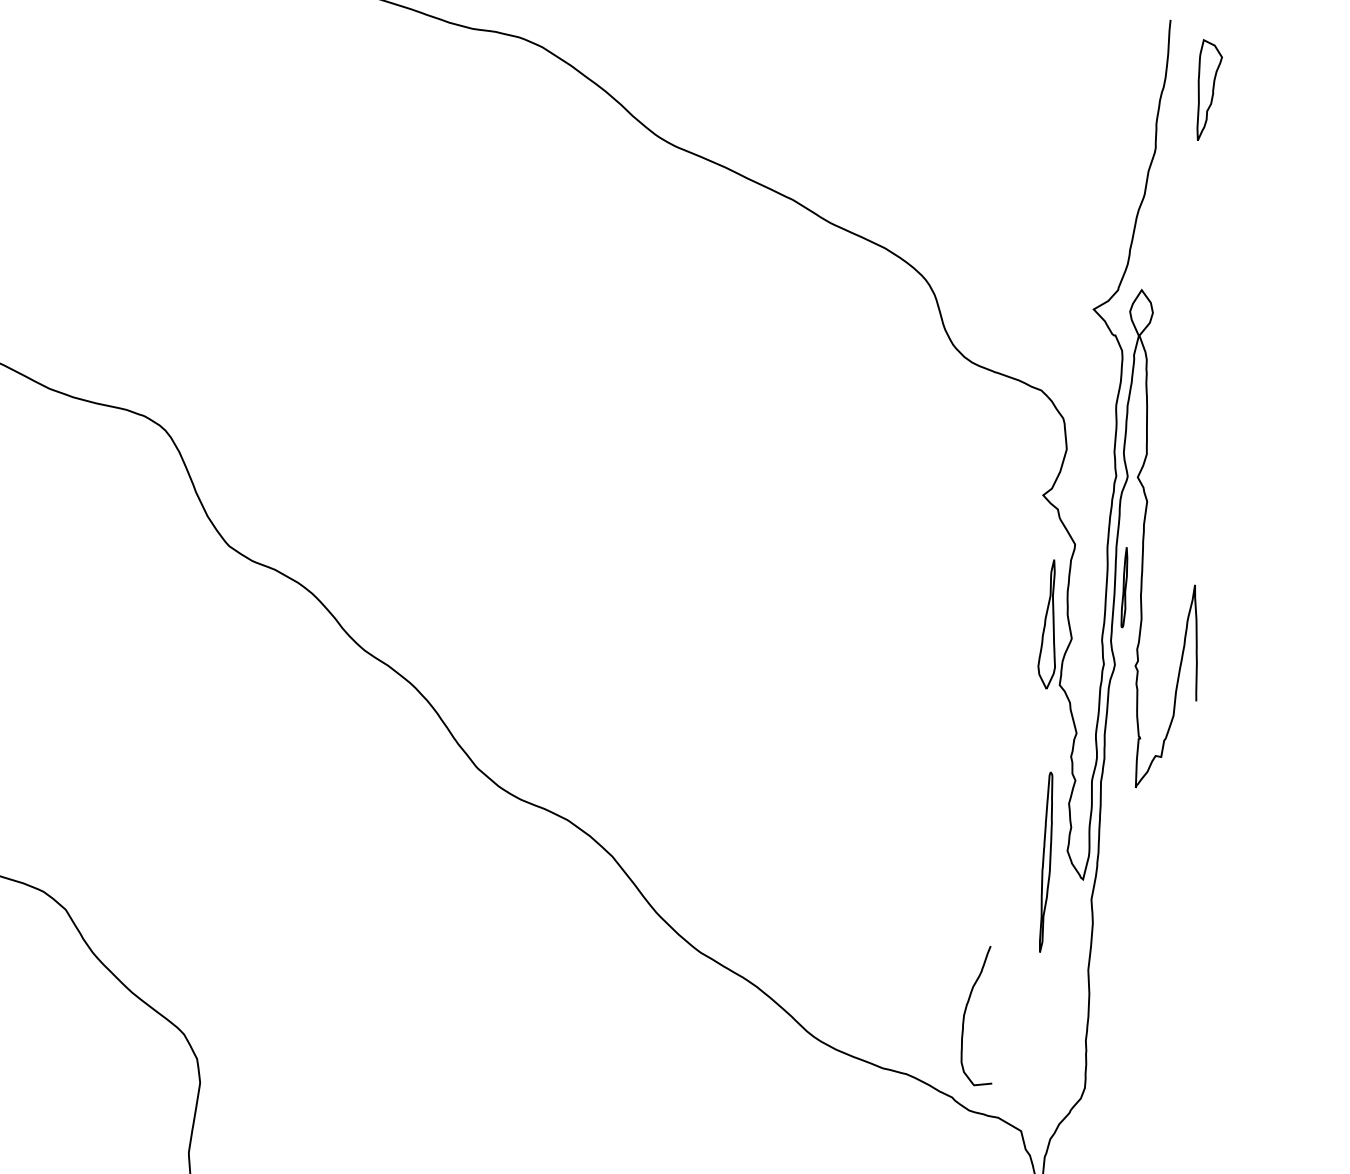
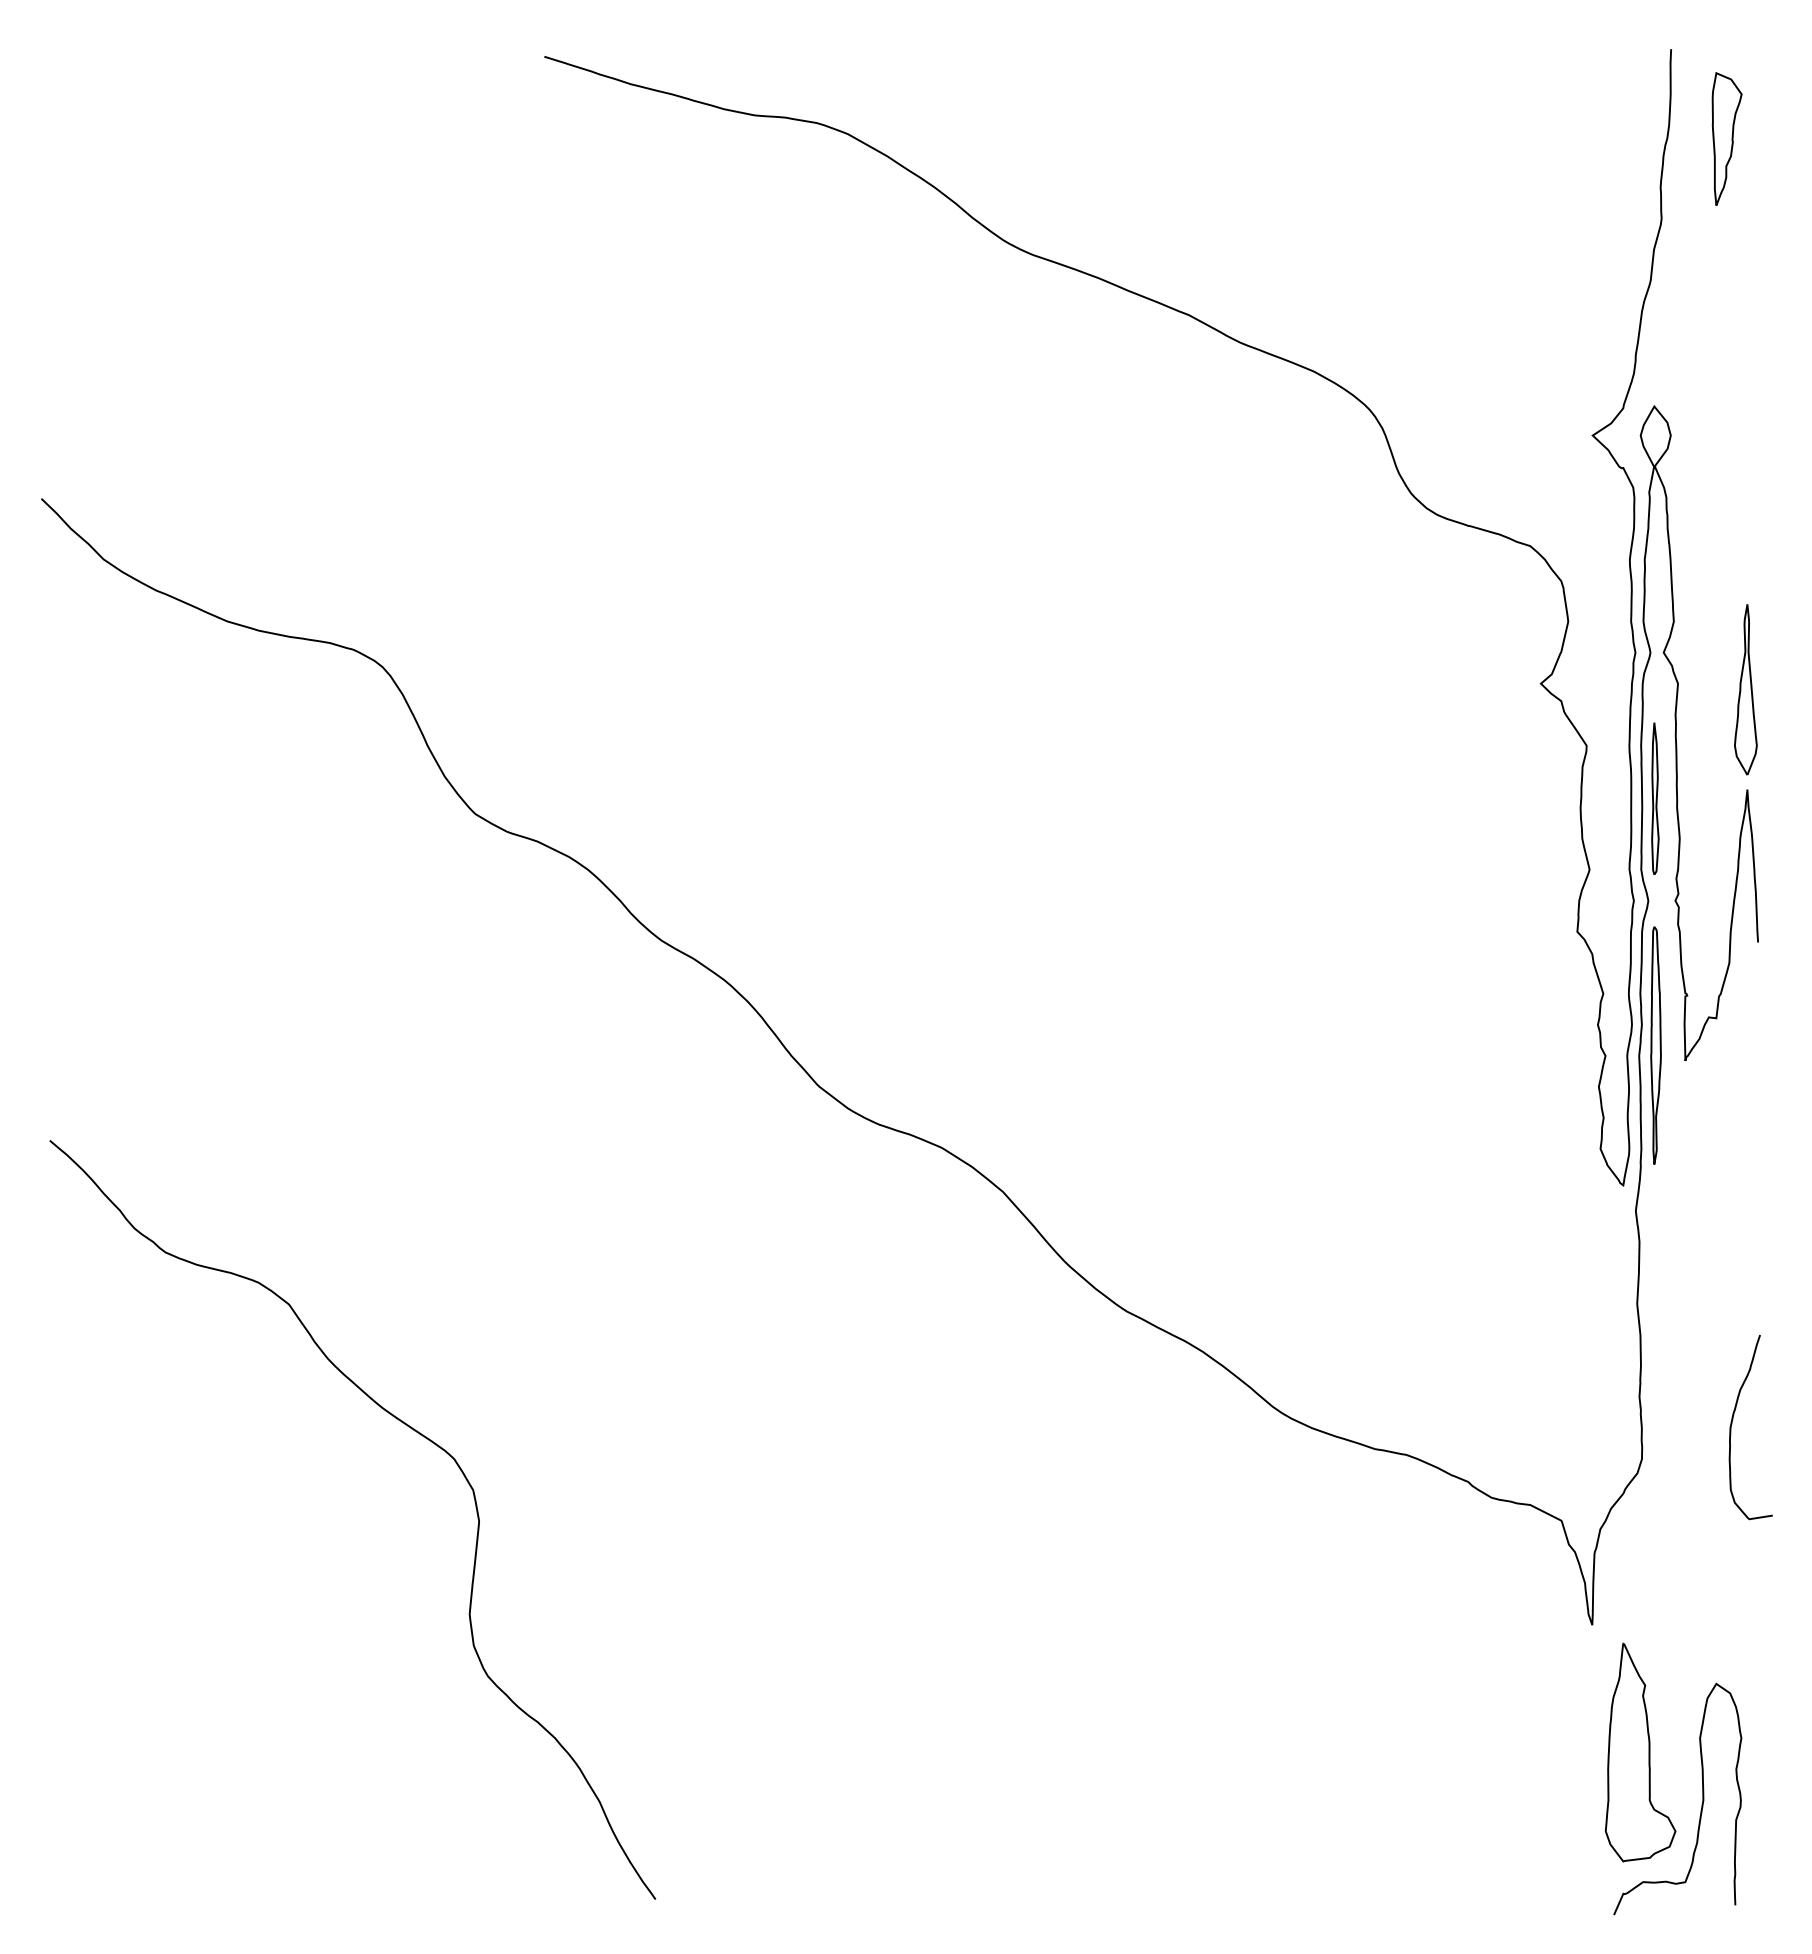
part: (1124, 587) -> (1655, 798), size x1.43
part: (1048, 624) -> (1745, 689), moved
part: (1046, 862) -> (1655, 1045), moved
curve: (965, 1012) -> (1732, 1424), moved

